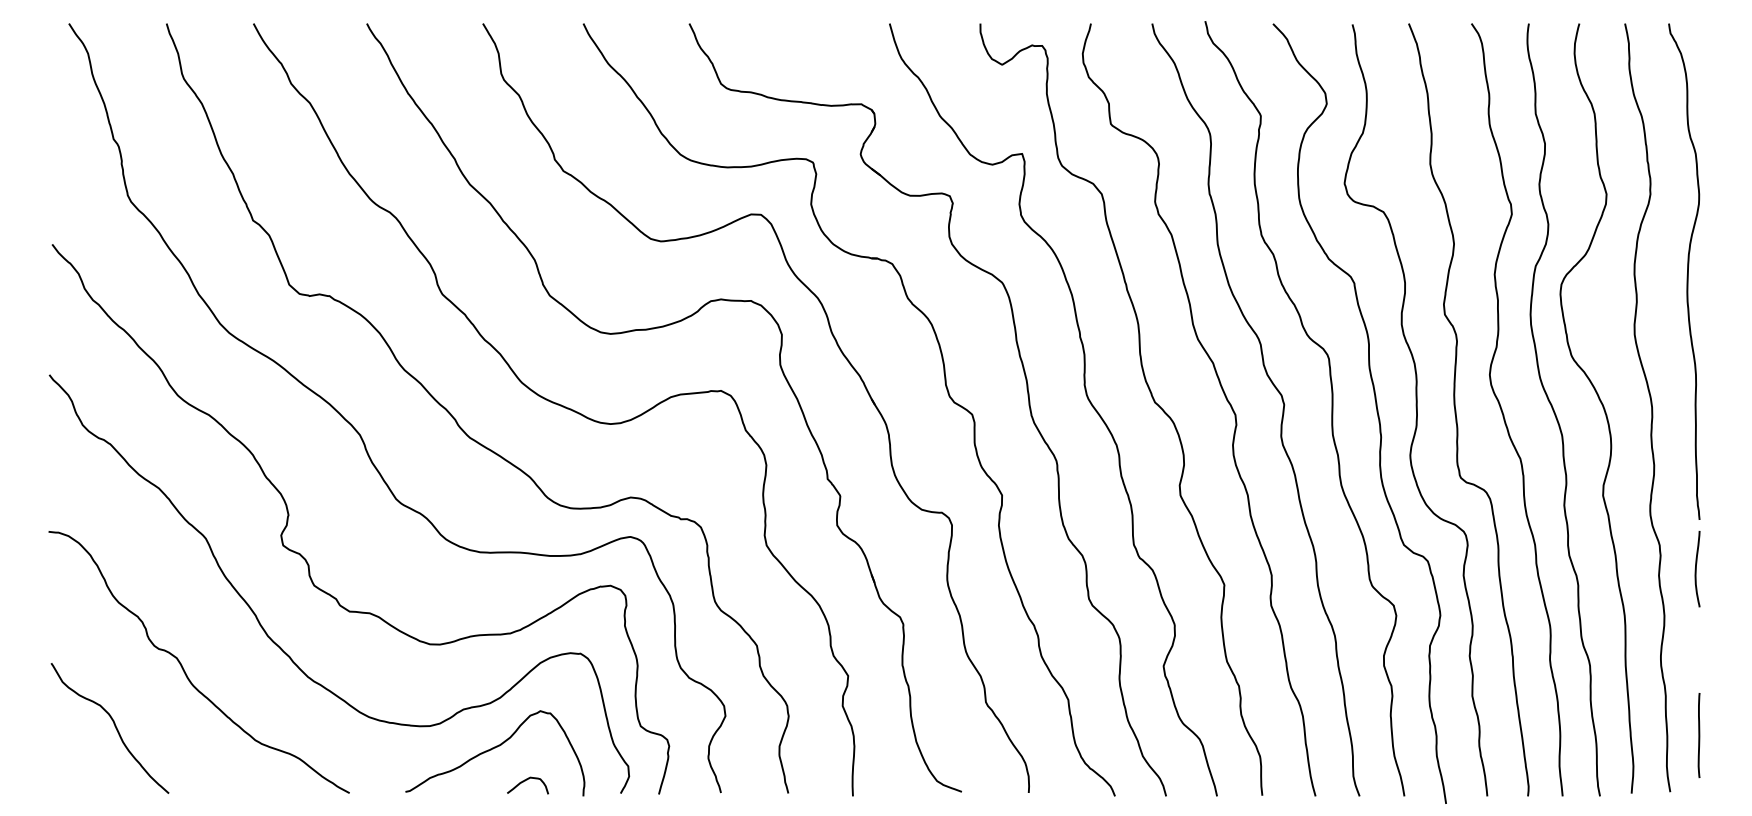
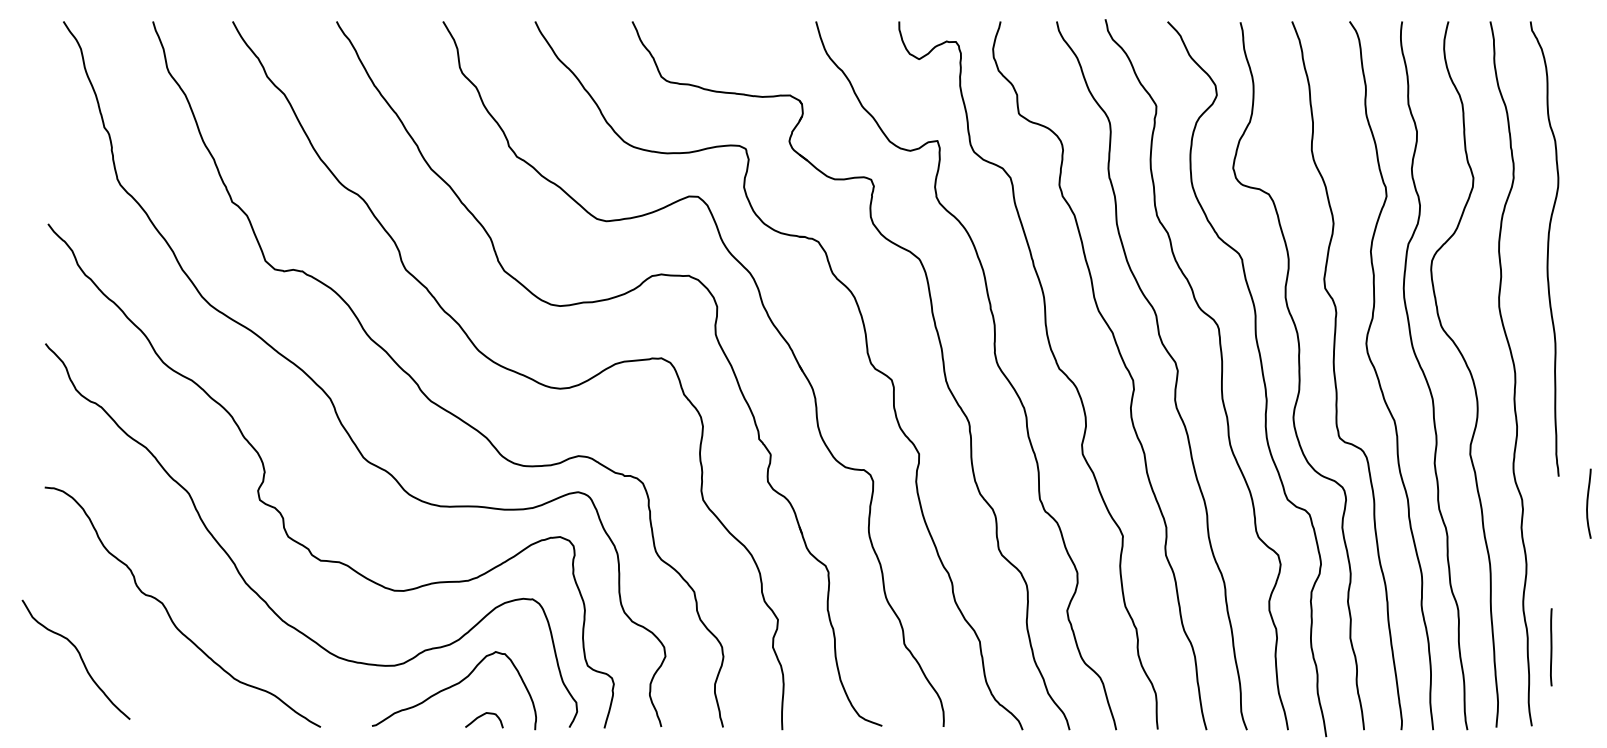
curve: (1697, 568) -> (1588, 503), moved
curve: (113, 724) -> (79, 656), moved
line: (1699, 735) -> (1551, 647), moved

